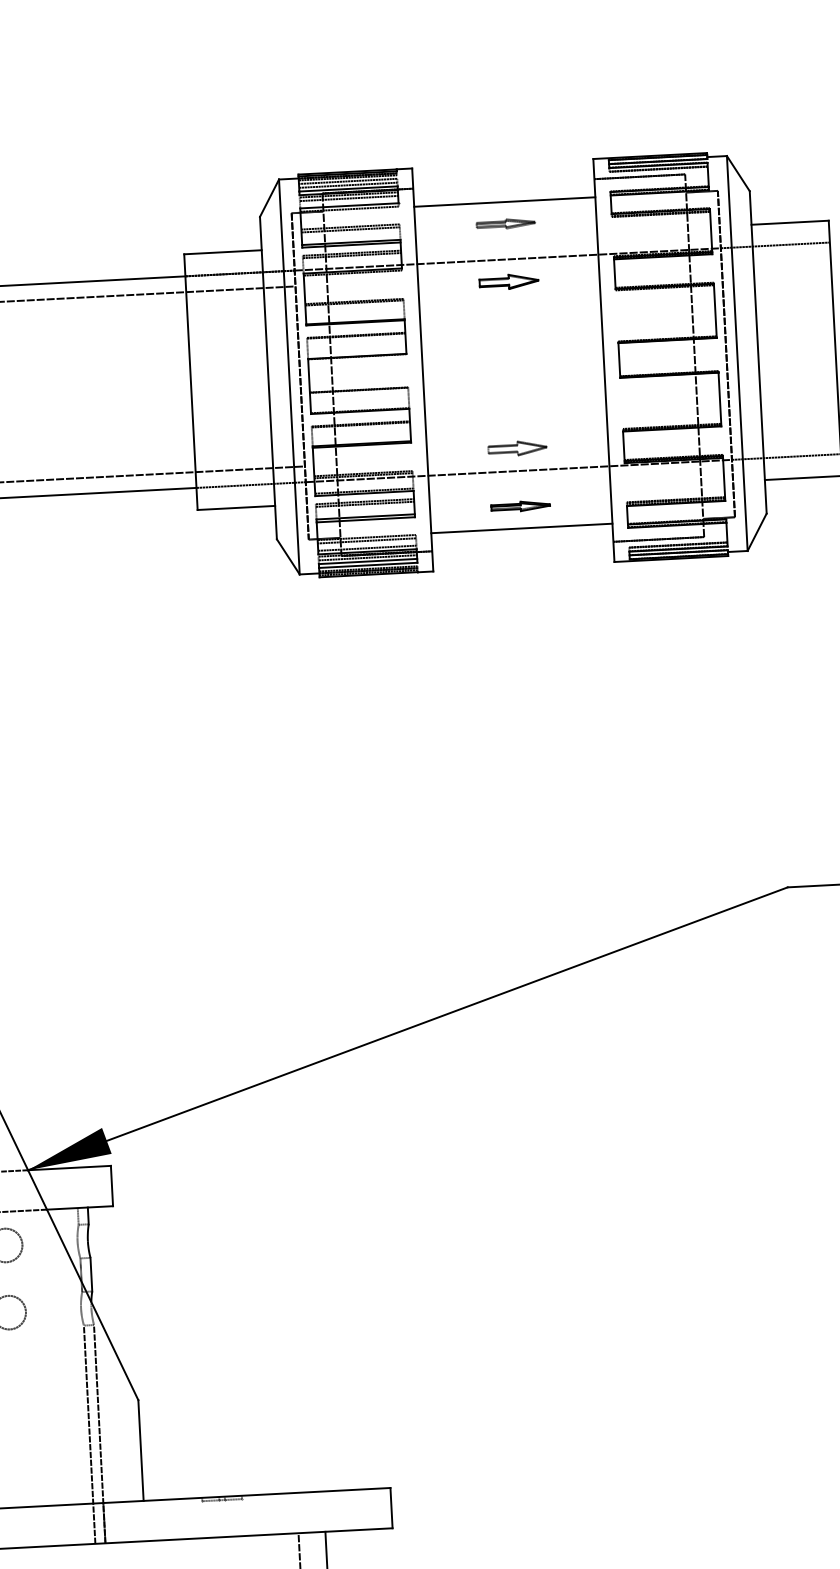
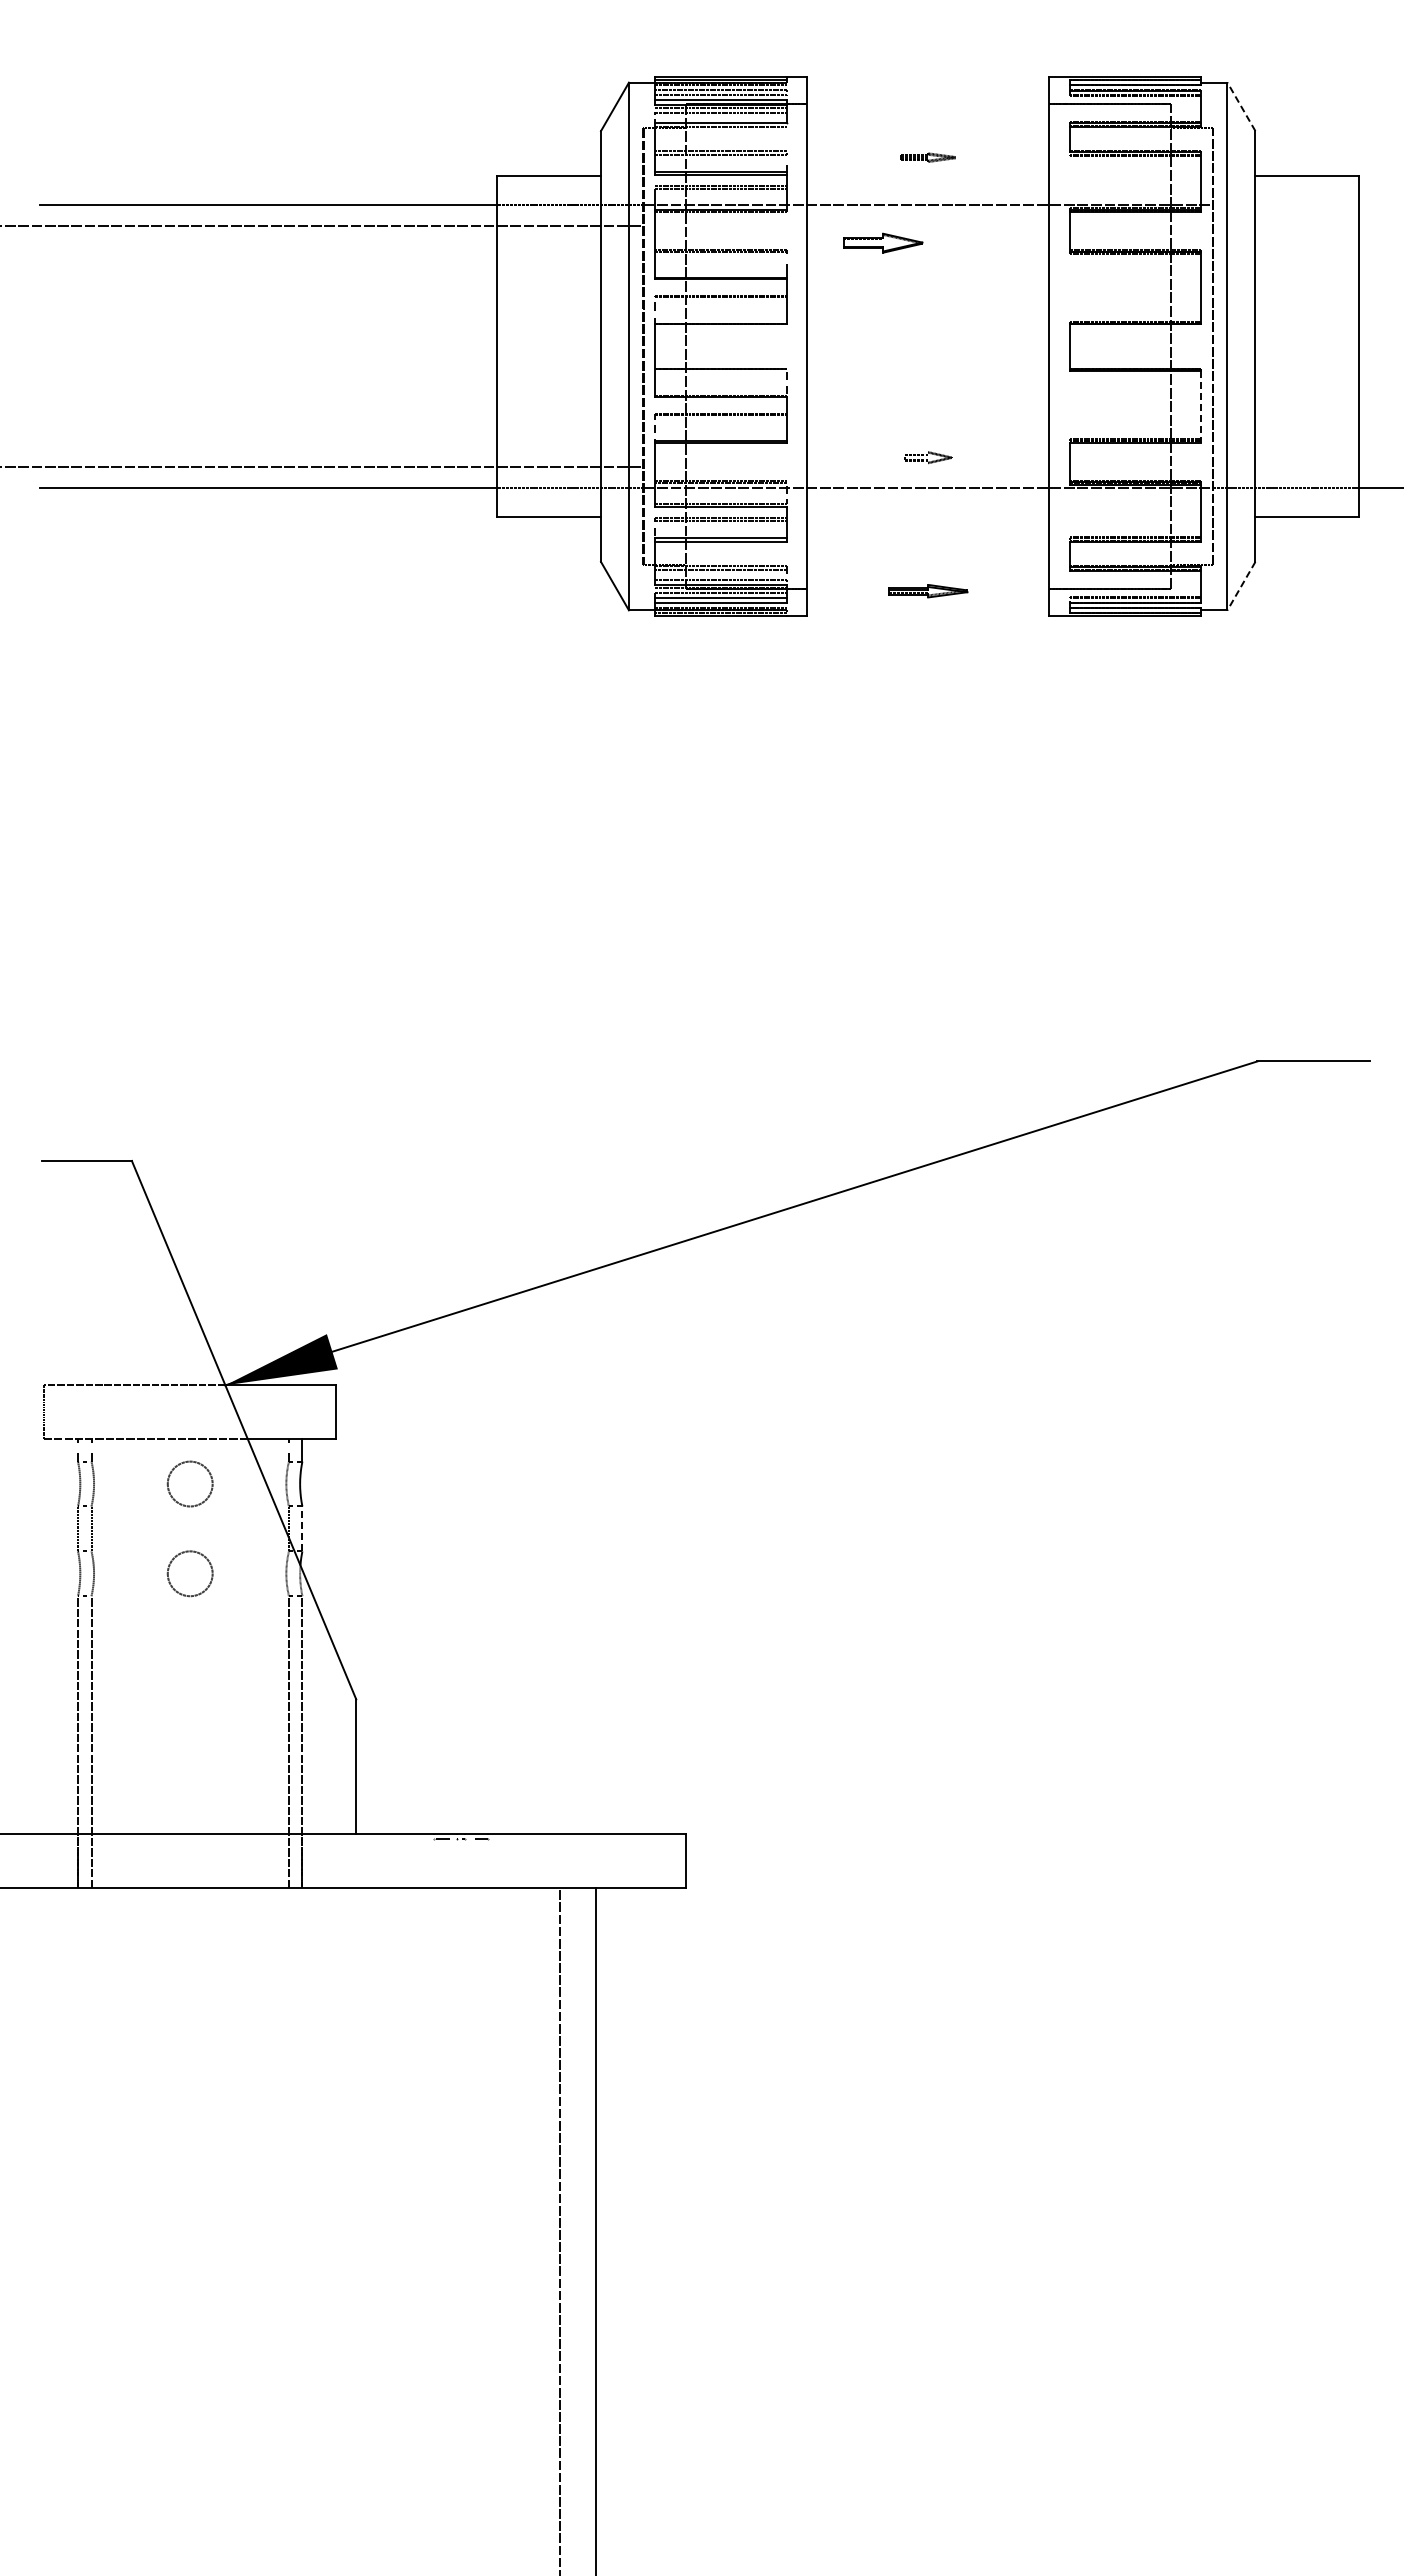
line: (738, 173) -> (1241, 106), solid -> dashed
line: (504, 202) -> (928, 128), removed
part: (505, 223) -> (927, 157), size x0.7
line: (775, 245) -> (1285, 205), removed
part: (509, 281) -> (883, 242), moved
line: (720, 399) -> (1201, 406), solid -> dashed
part: (517, 448) -> (927, 457), size x0.6
part: (520, 506) -> (928, 591), moved
line: (522, 528) -> (928, 564), removed
line: (757, 532) -> (1241, 586), solid -> dashed
line: (91, 1274) -> (302, 1528), solid -> dashed

